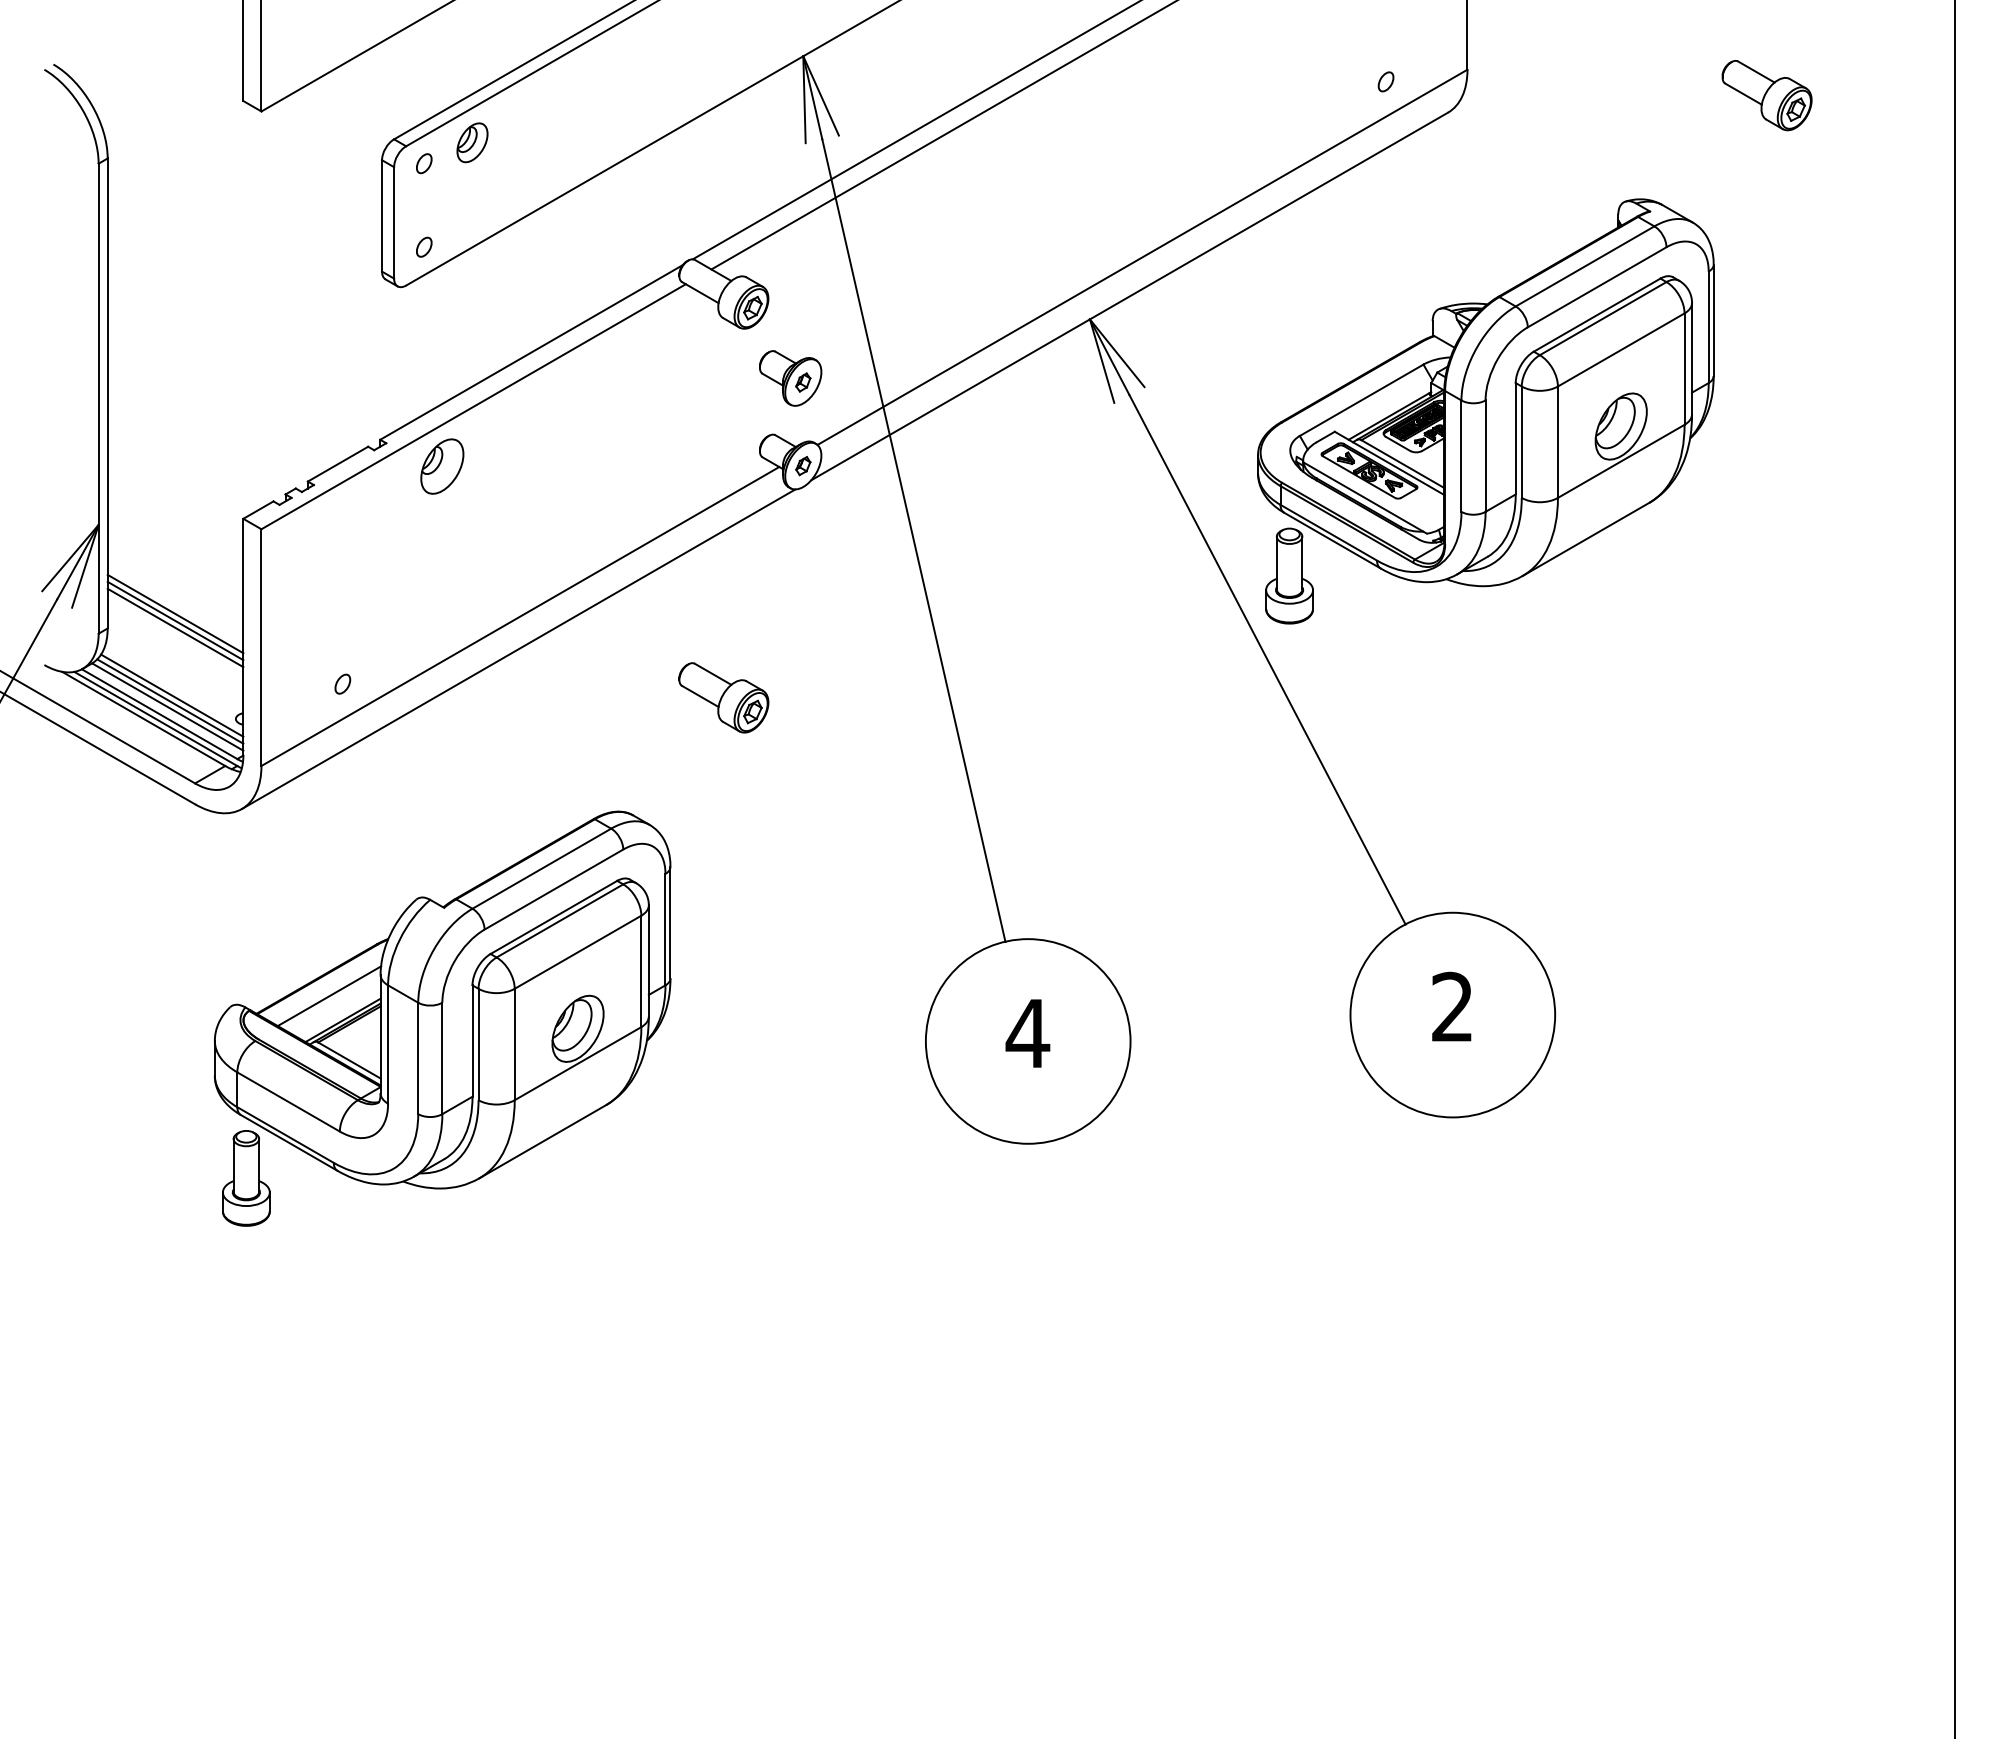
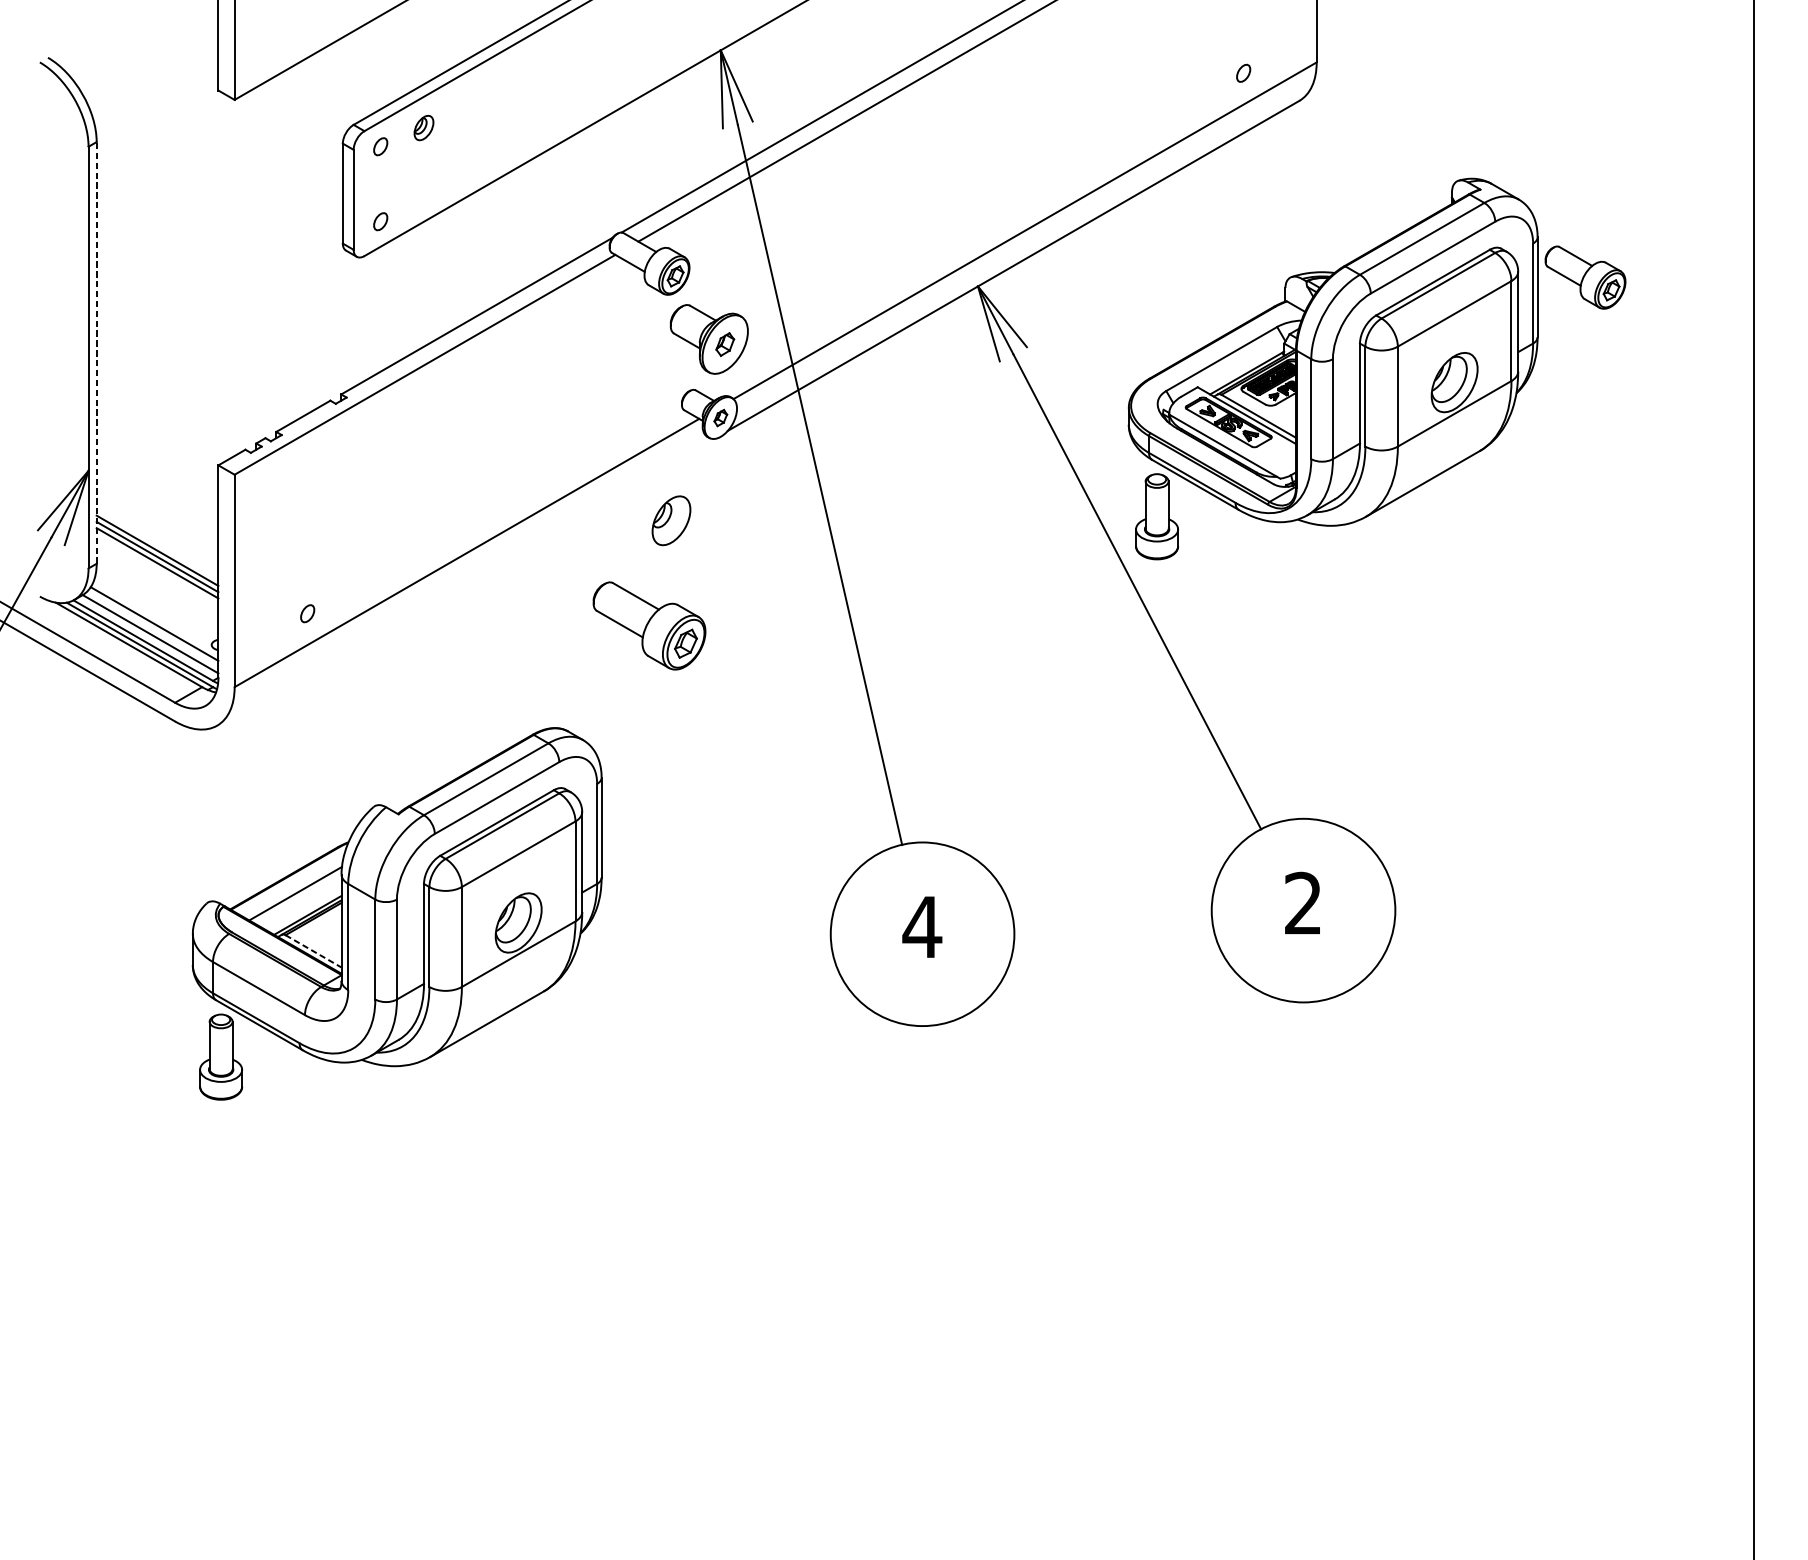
part: (1766, 95) -> (1584, 277), moved
part: (472, 142) -> (423, 127), size x0.7
part: (790, 378) -> (709, 339), size x1.4
line: (107, 392) -> (96, 352), solid -> dashed
part: (442, 466) -> (671, 520), moved
line: (518, 648) -> (465, 581), removed
part: (723, 697) -> (649, 625), size x1.4
line: (170, 701) -> (153, 629), removed
line: (349, 1060) -> (313, 951), solid -> dashed

